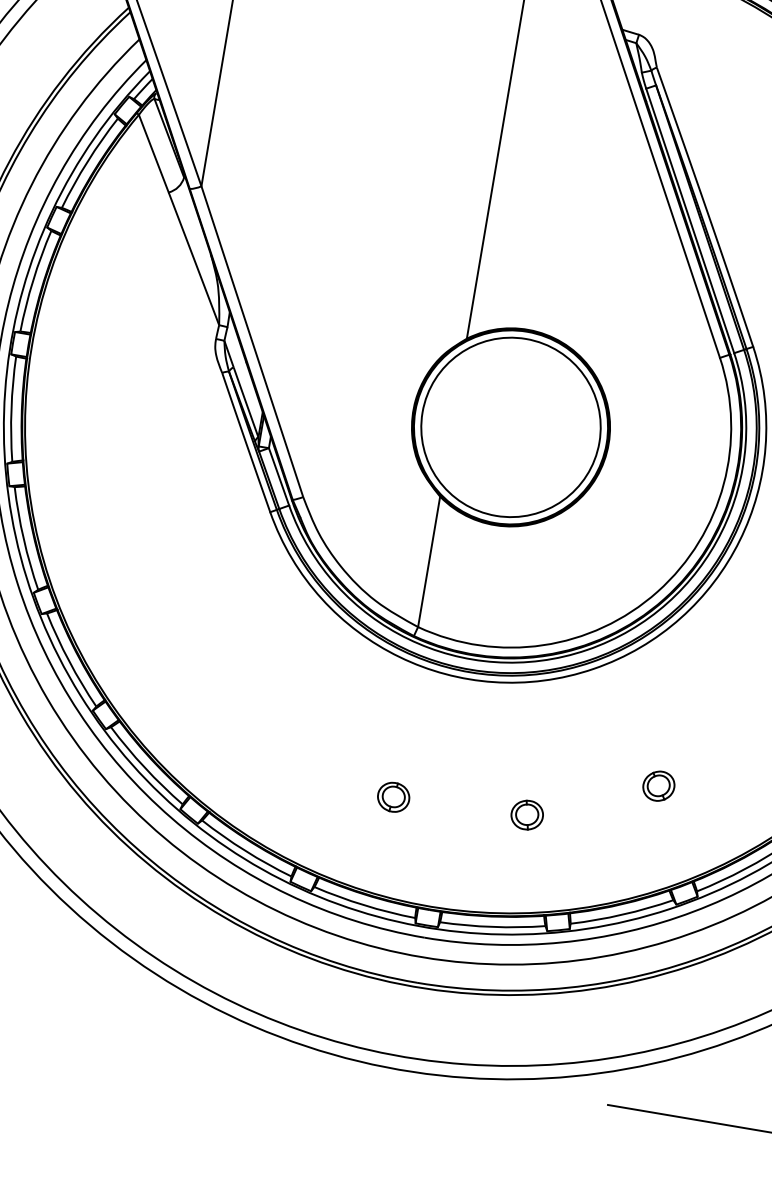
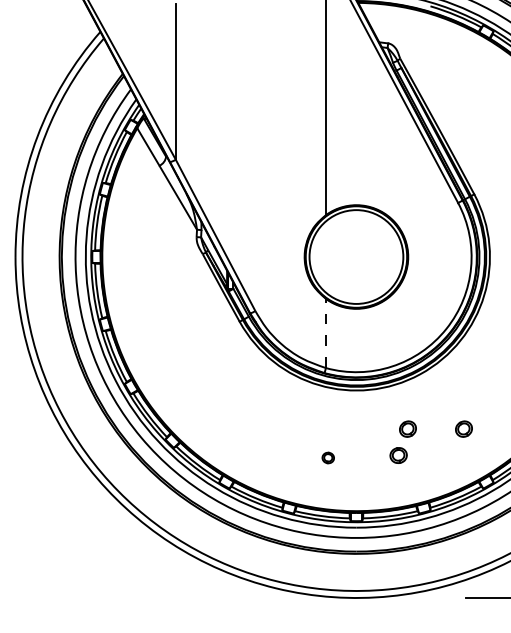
line: (428, 561) -> (325, 333), solid -> dashed
part: (552, 766) -> (407, 428), added
part: (394, 796) -> (328, 457), size x0.7

